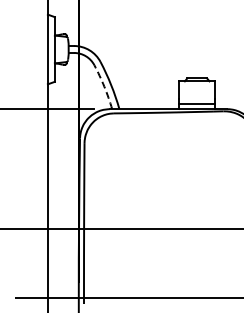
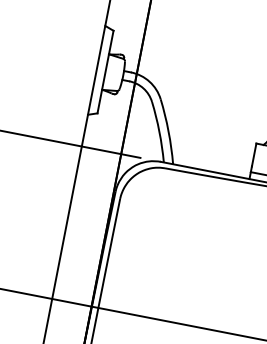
arc: (104, 86) -> (159, 131), dashed -> solid

